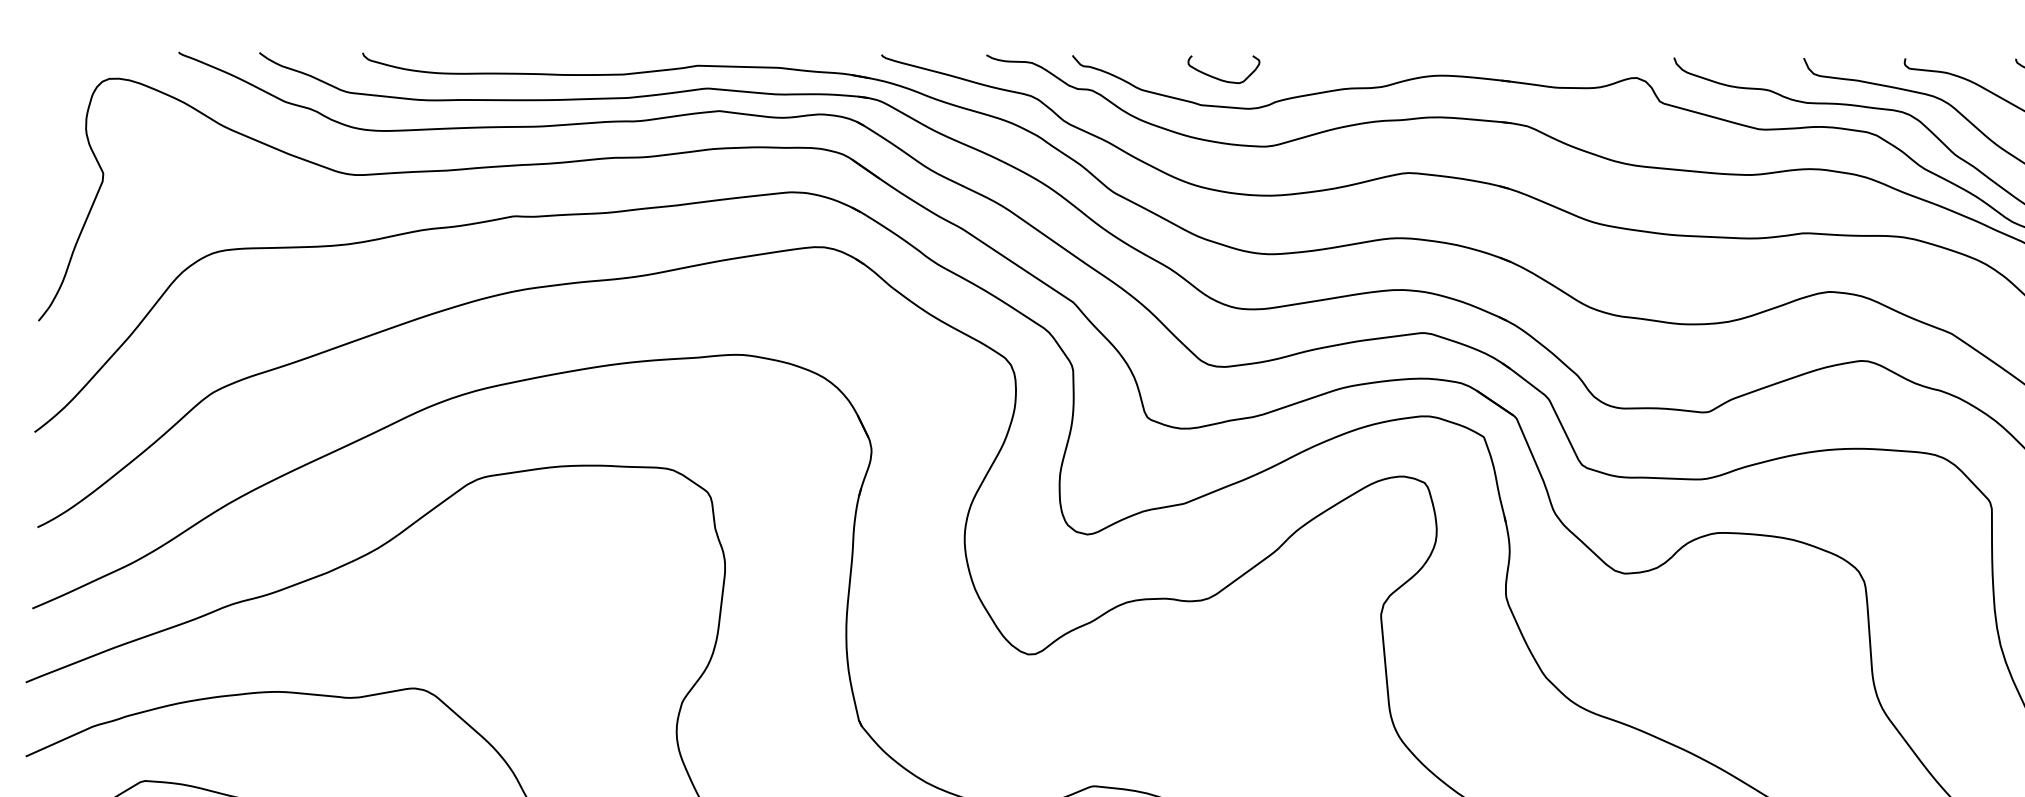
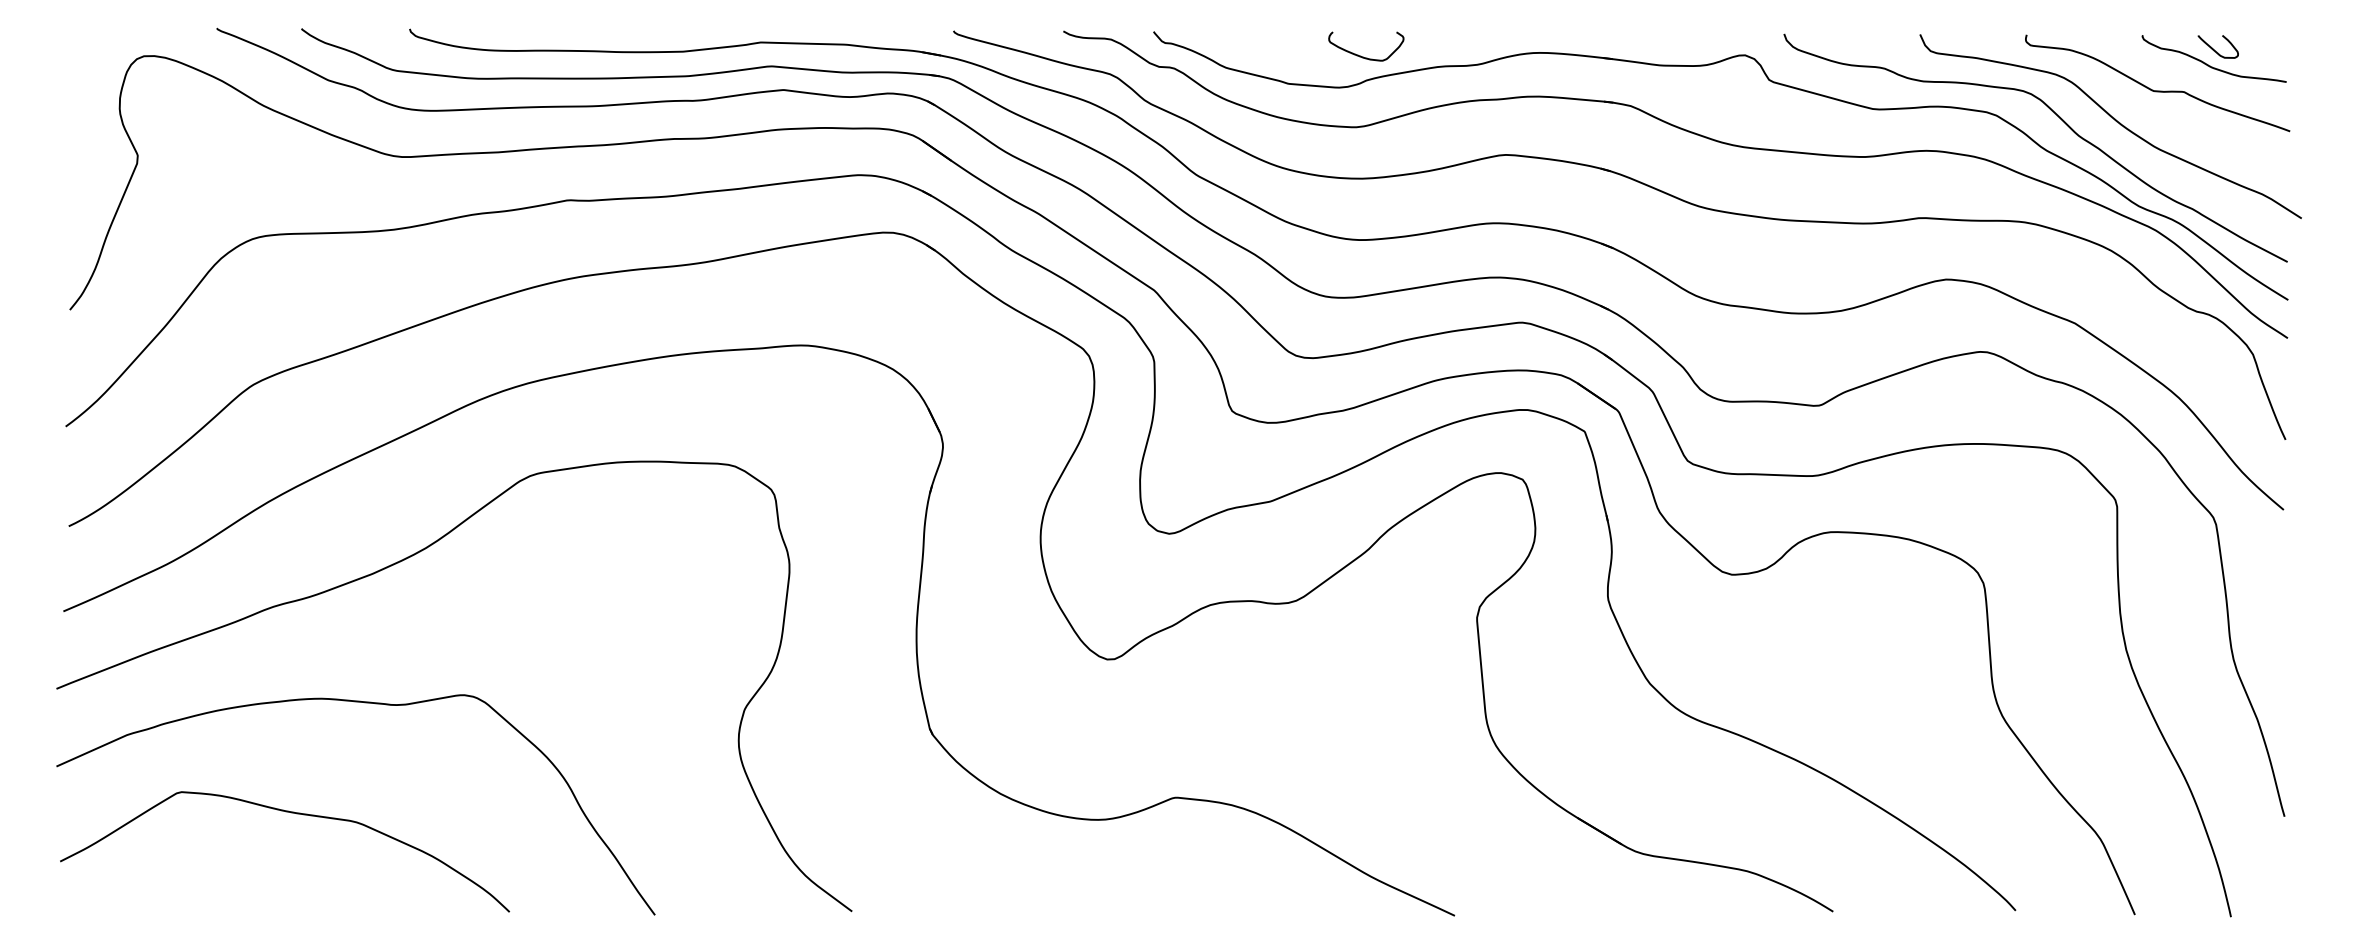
curve: (1221, 79) -> (1363, 56), moved

